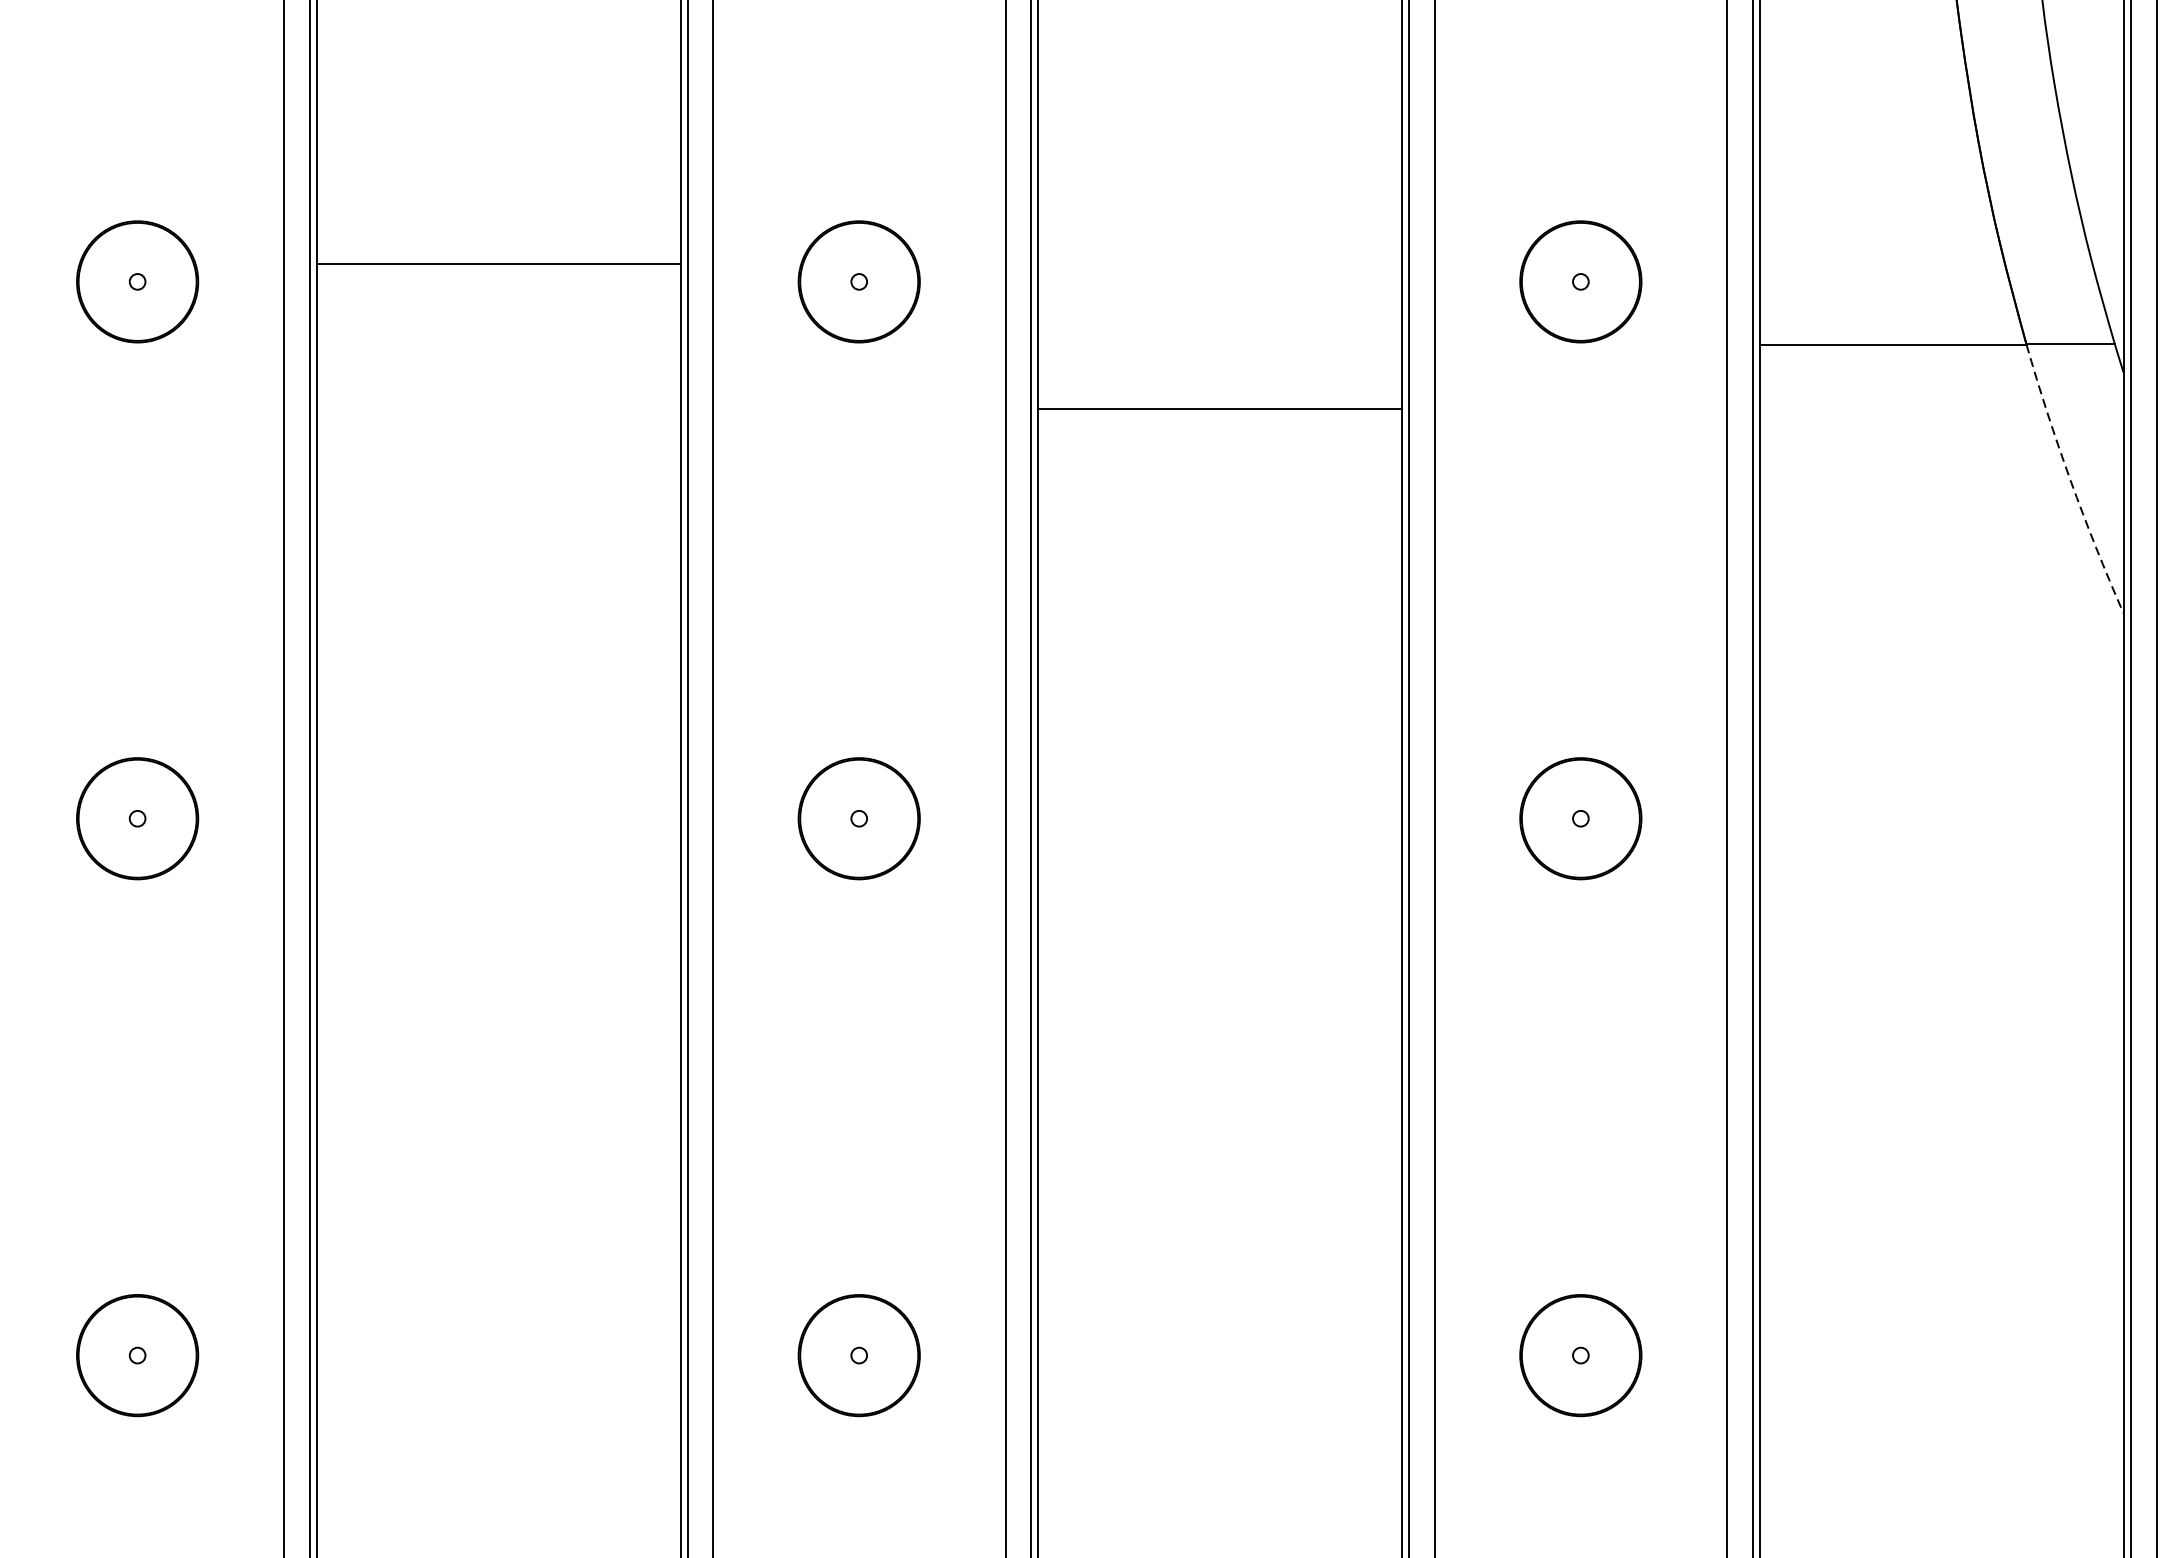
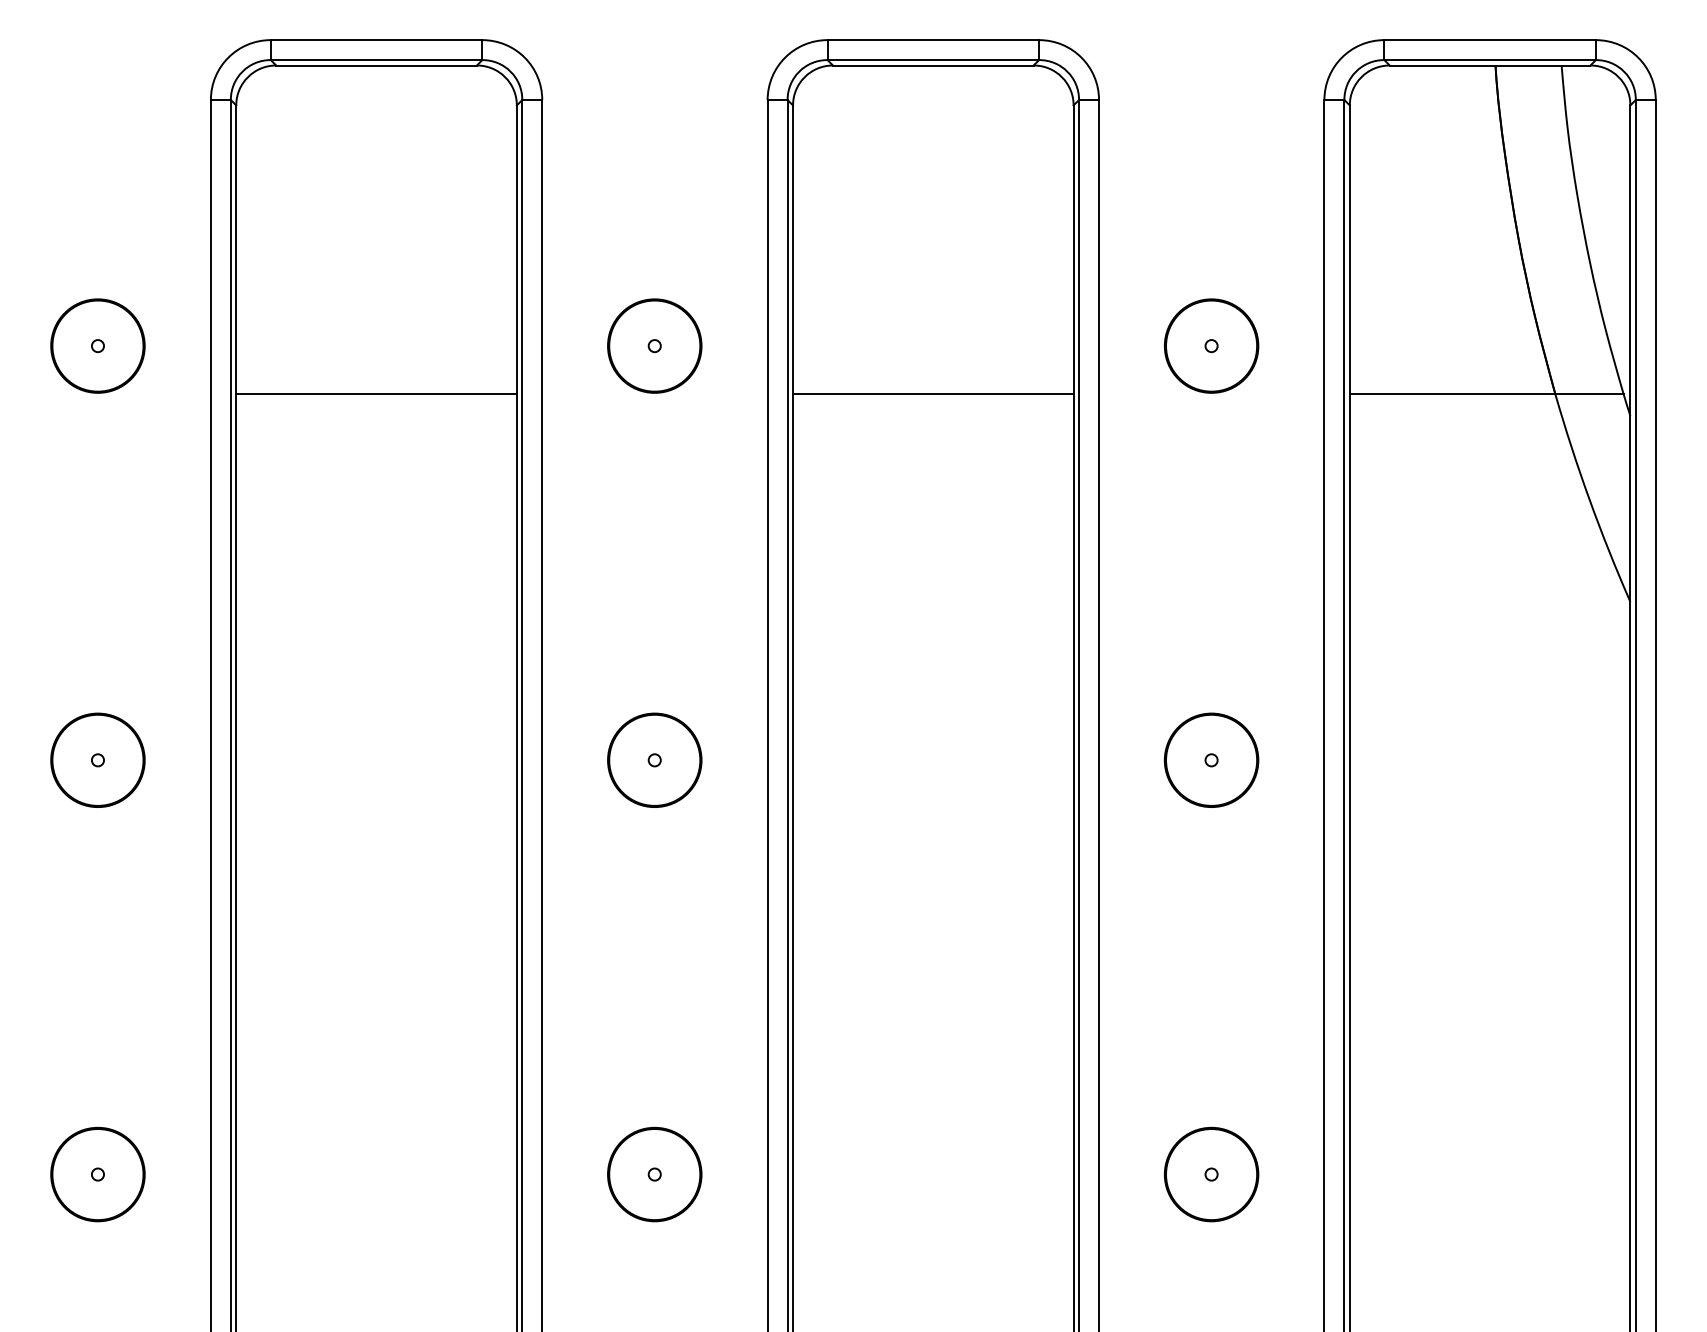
line: (498, 264) -> (376, 394), moved
line: (1220, 409) -> (933, 394), moved
arc: (2070, 480) -> (1589, 499), dashed -> solid

